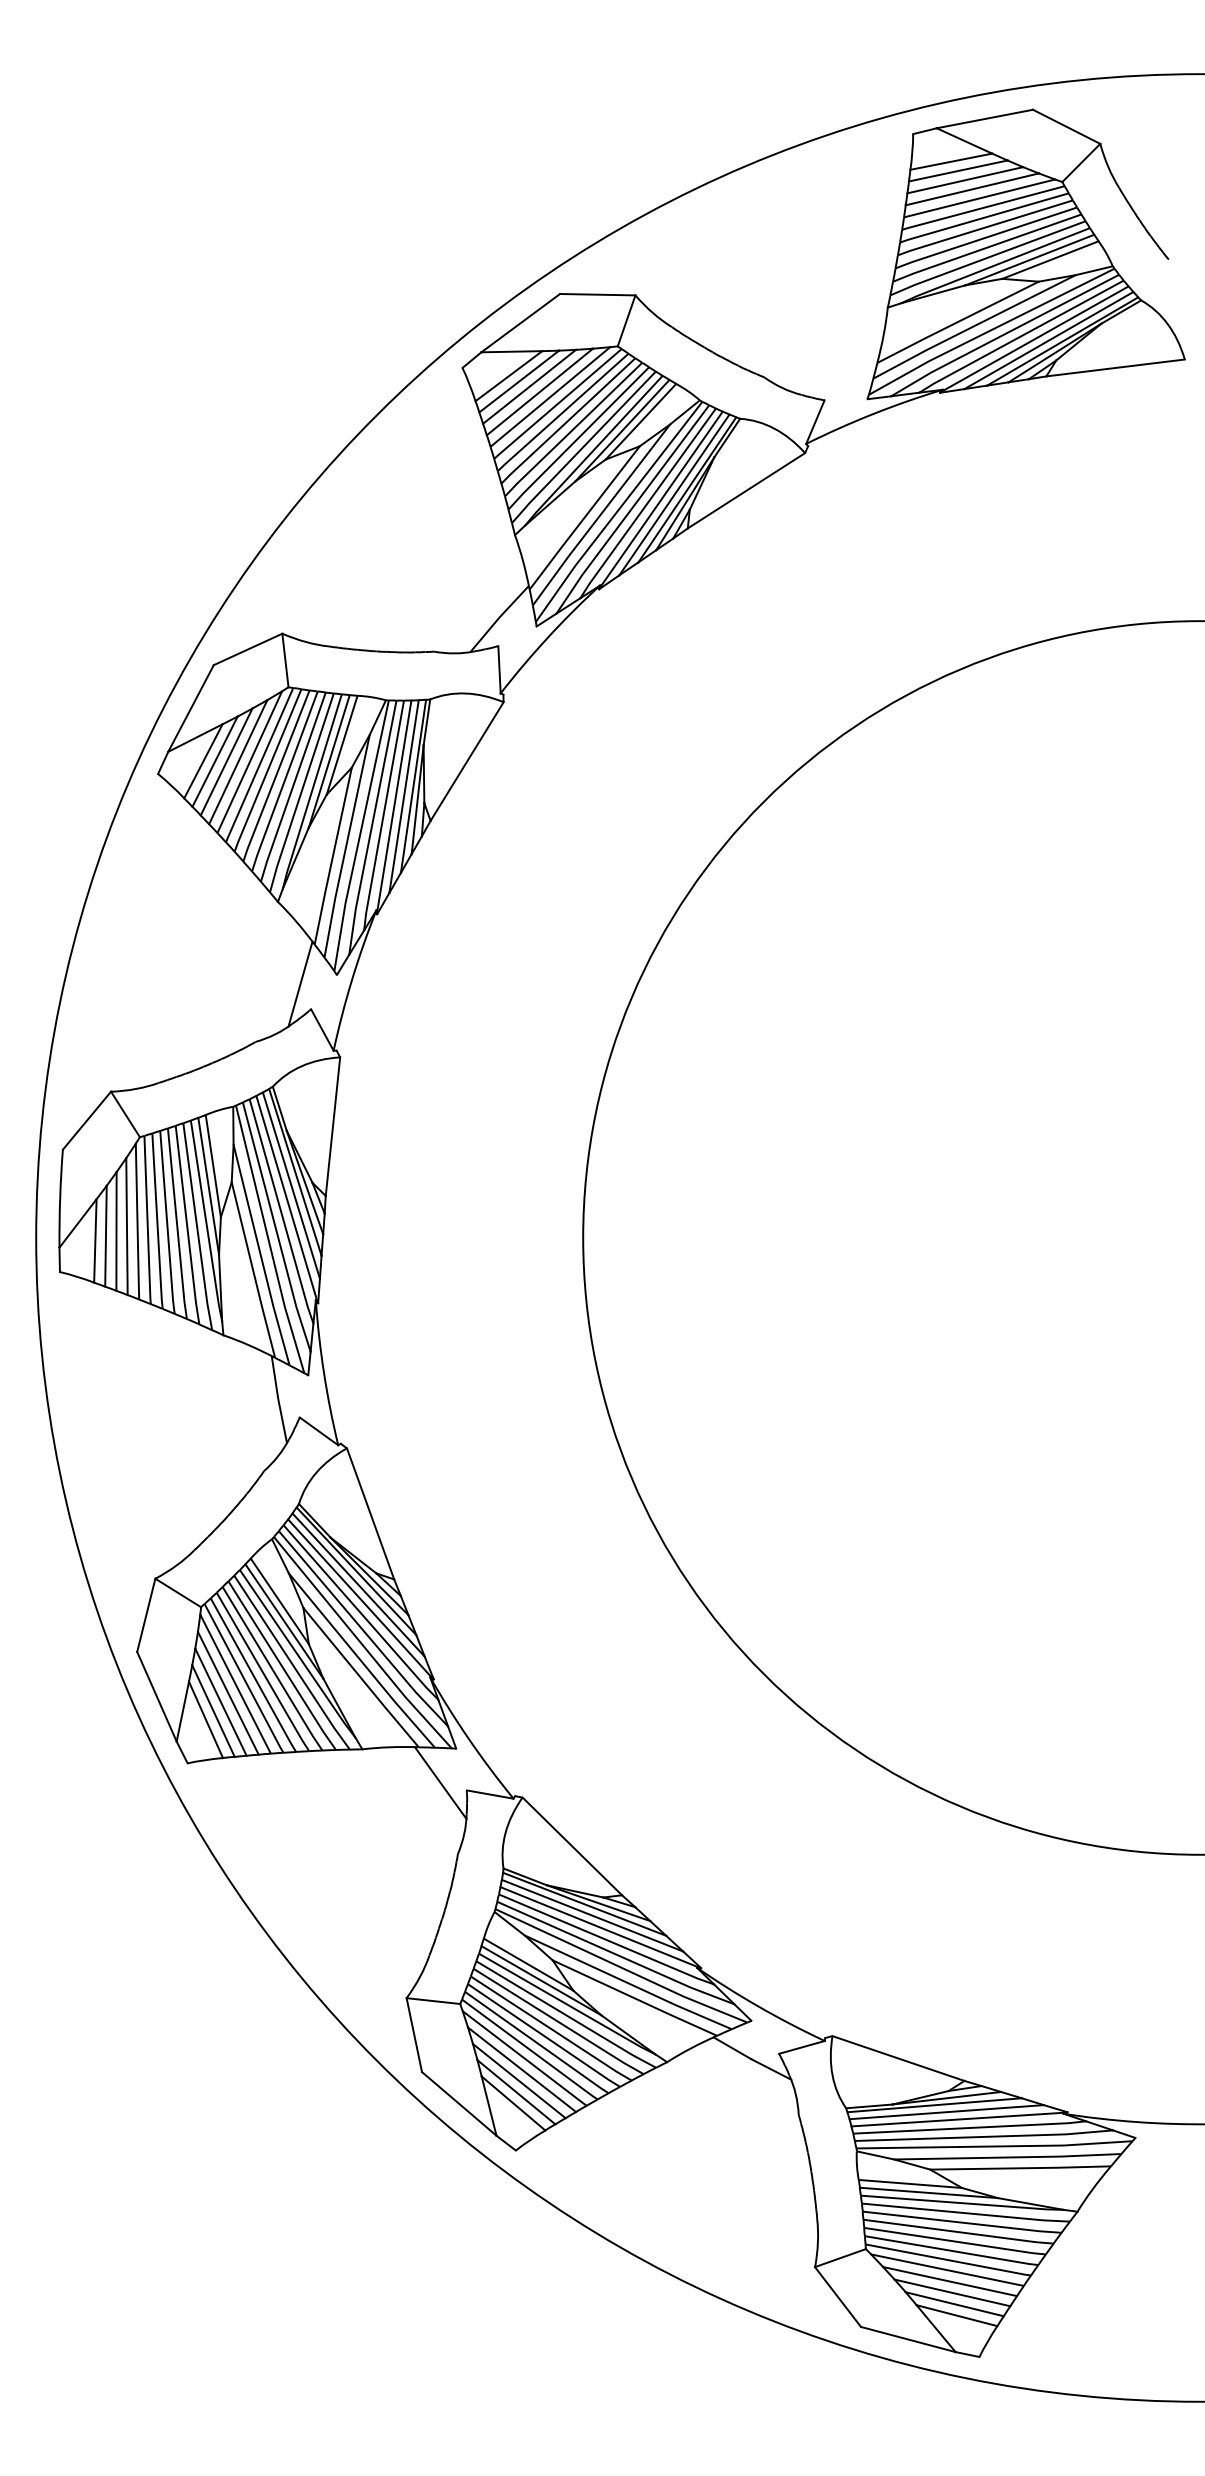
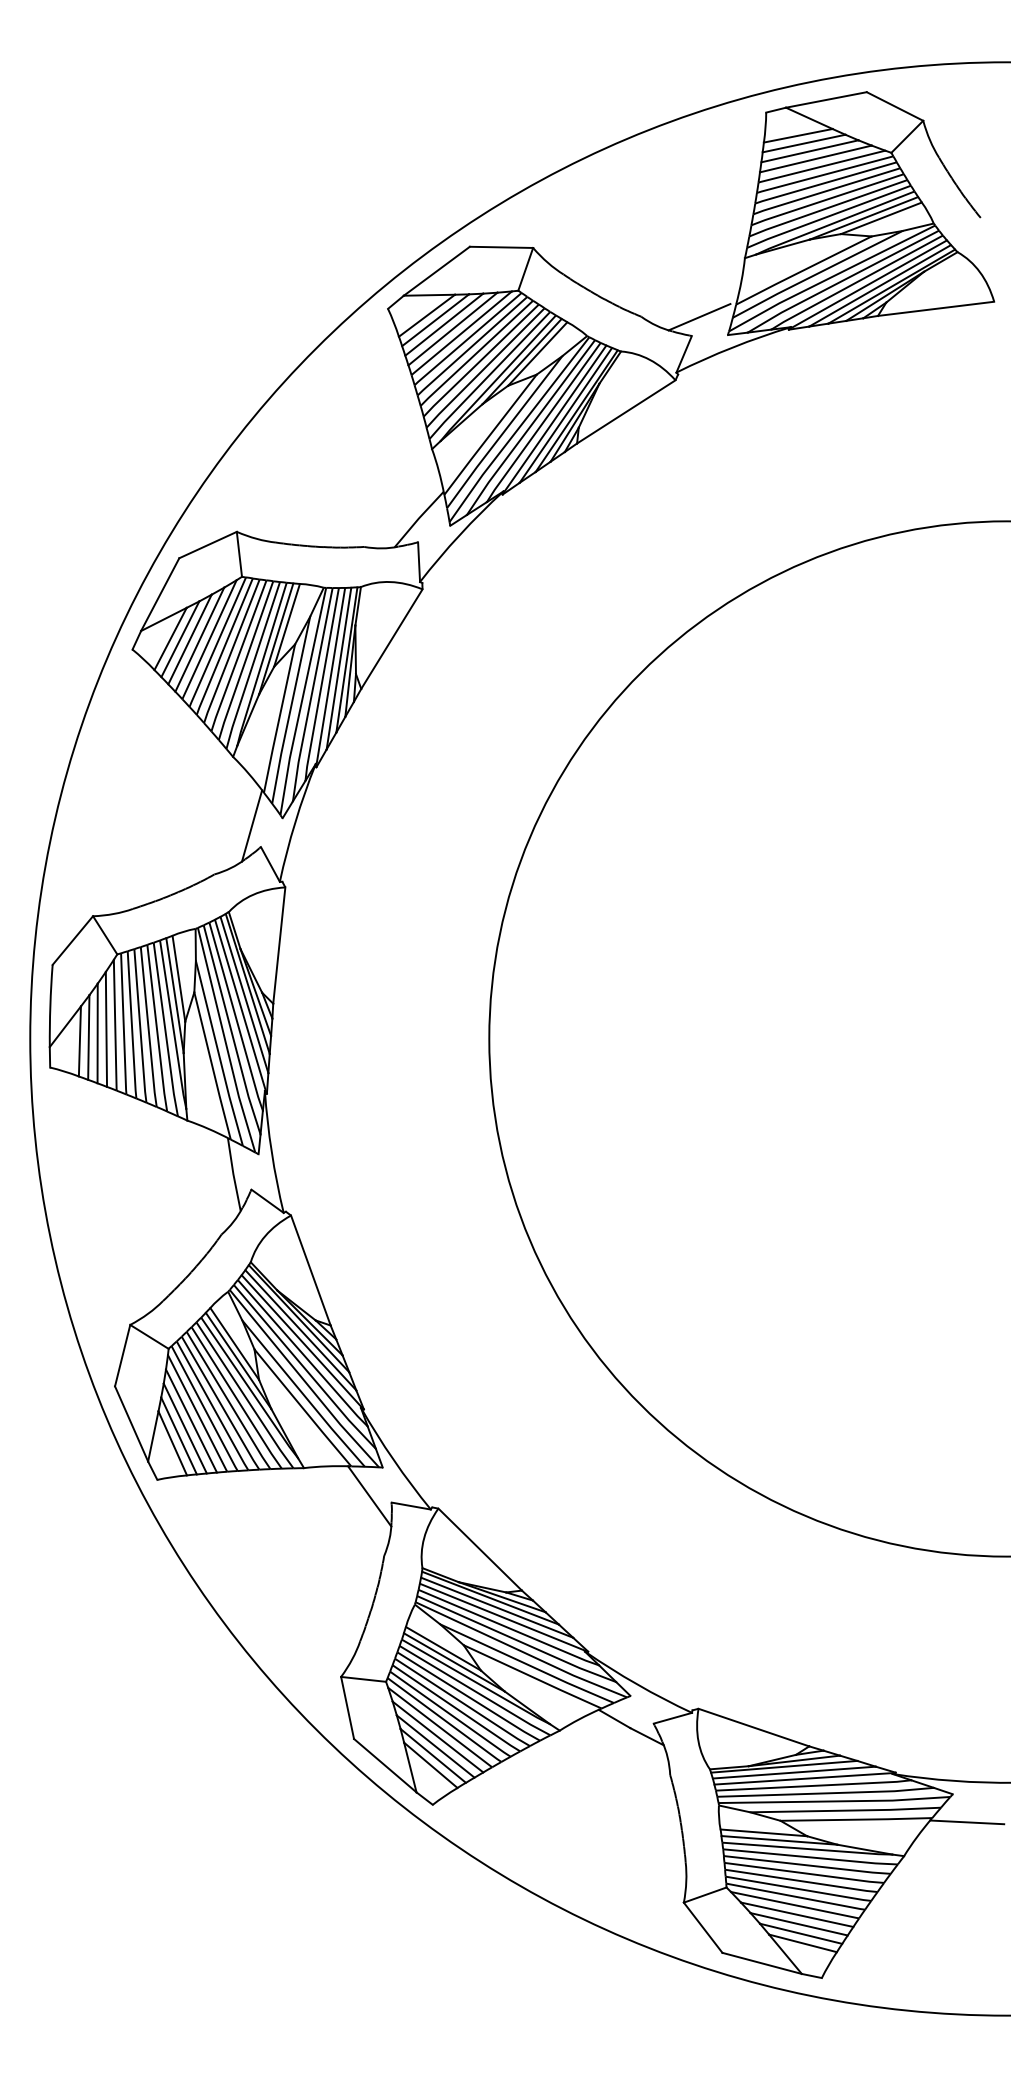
line: (833, 378) -> (699, 317), added
line: (1153, 2171) -> (967, 1822), added

